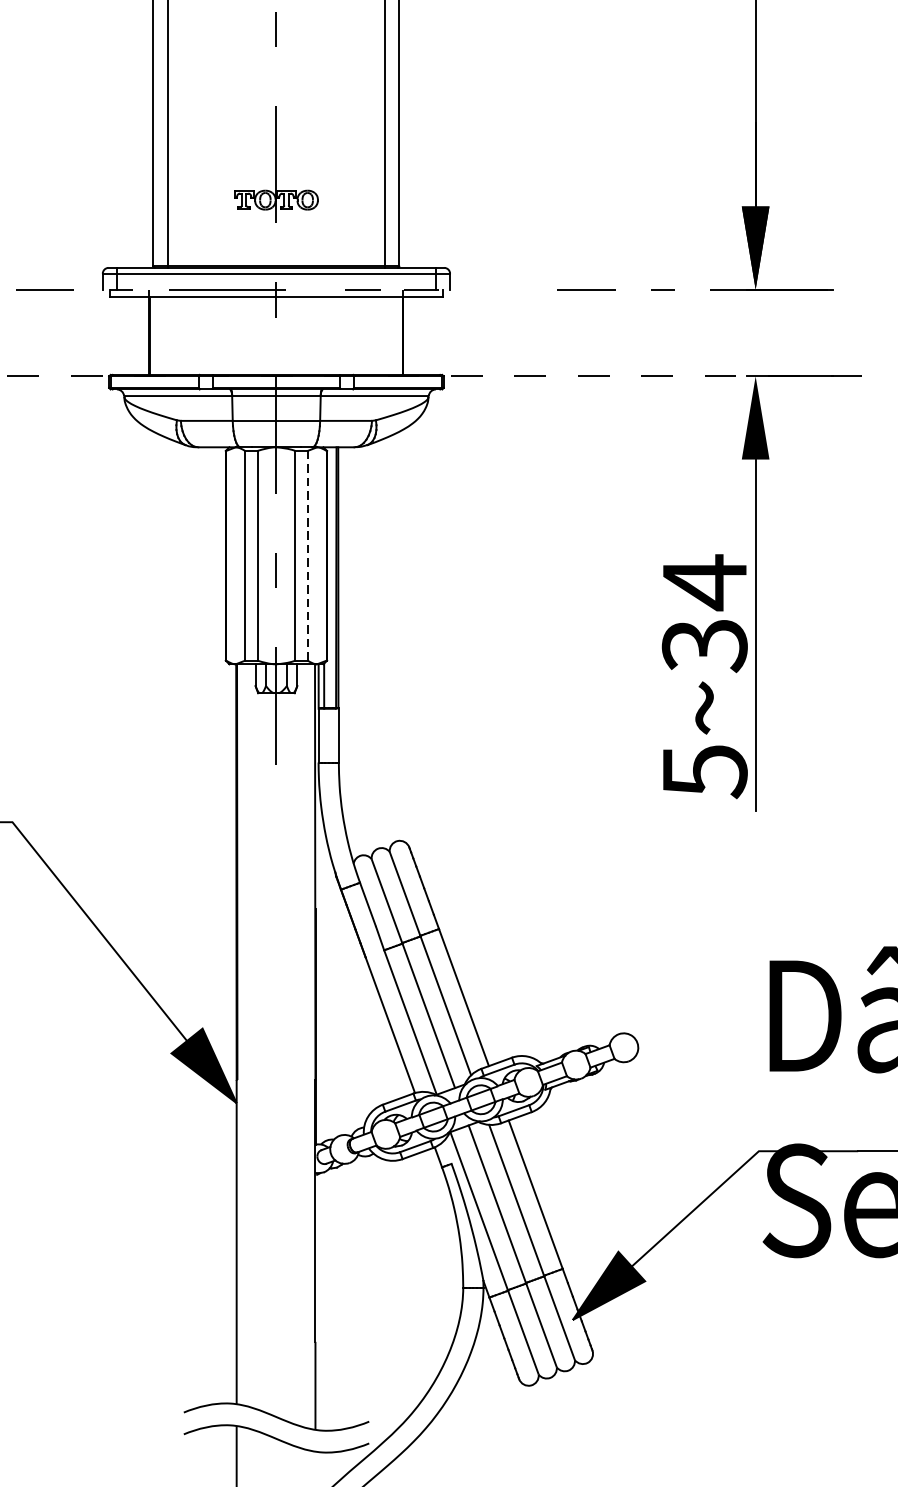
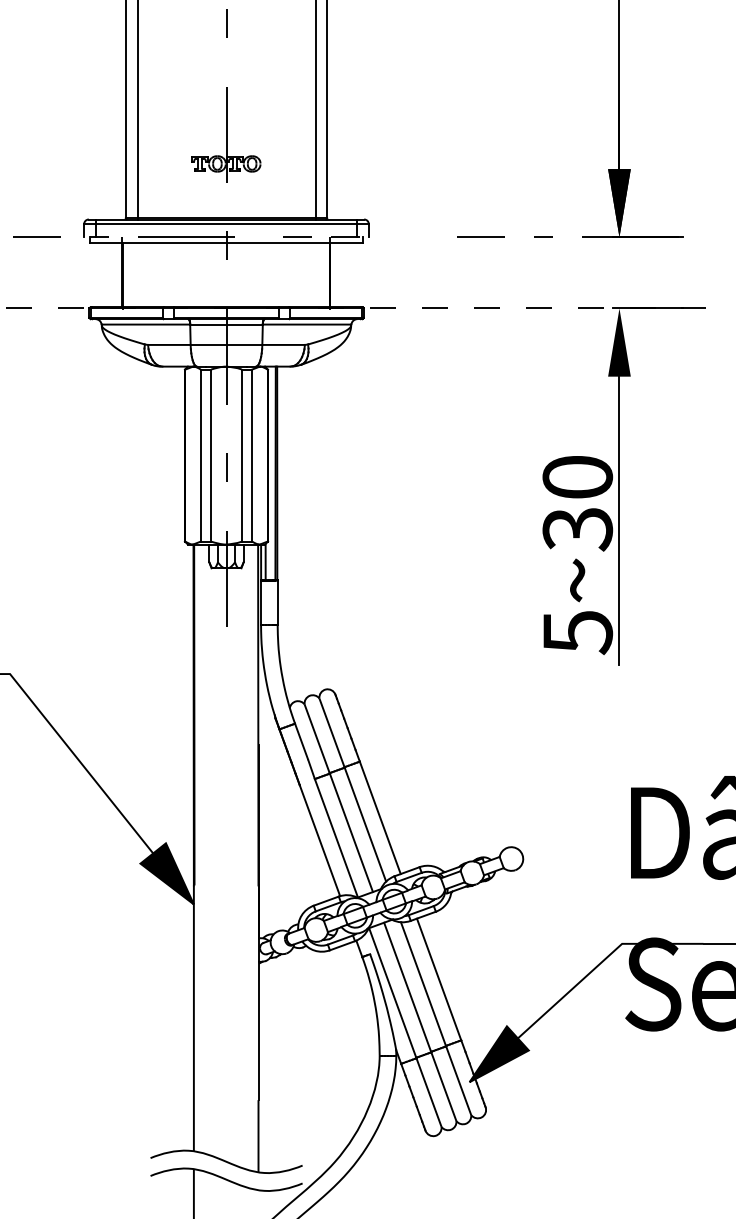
line: (308, 555) -> (252, 455), dashed -> solid
text: (704, 582) -> (577, 477), 5~34 -> 5~30

